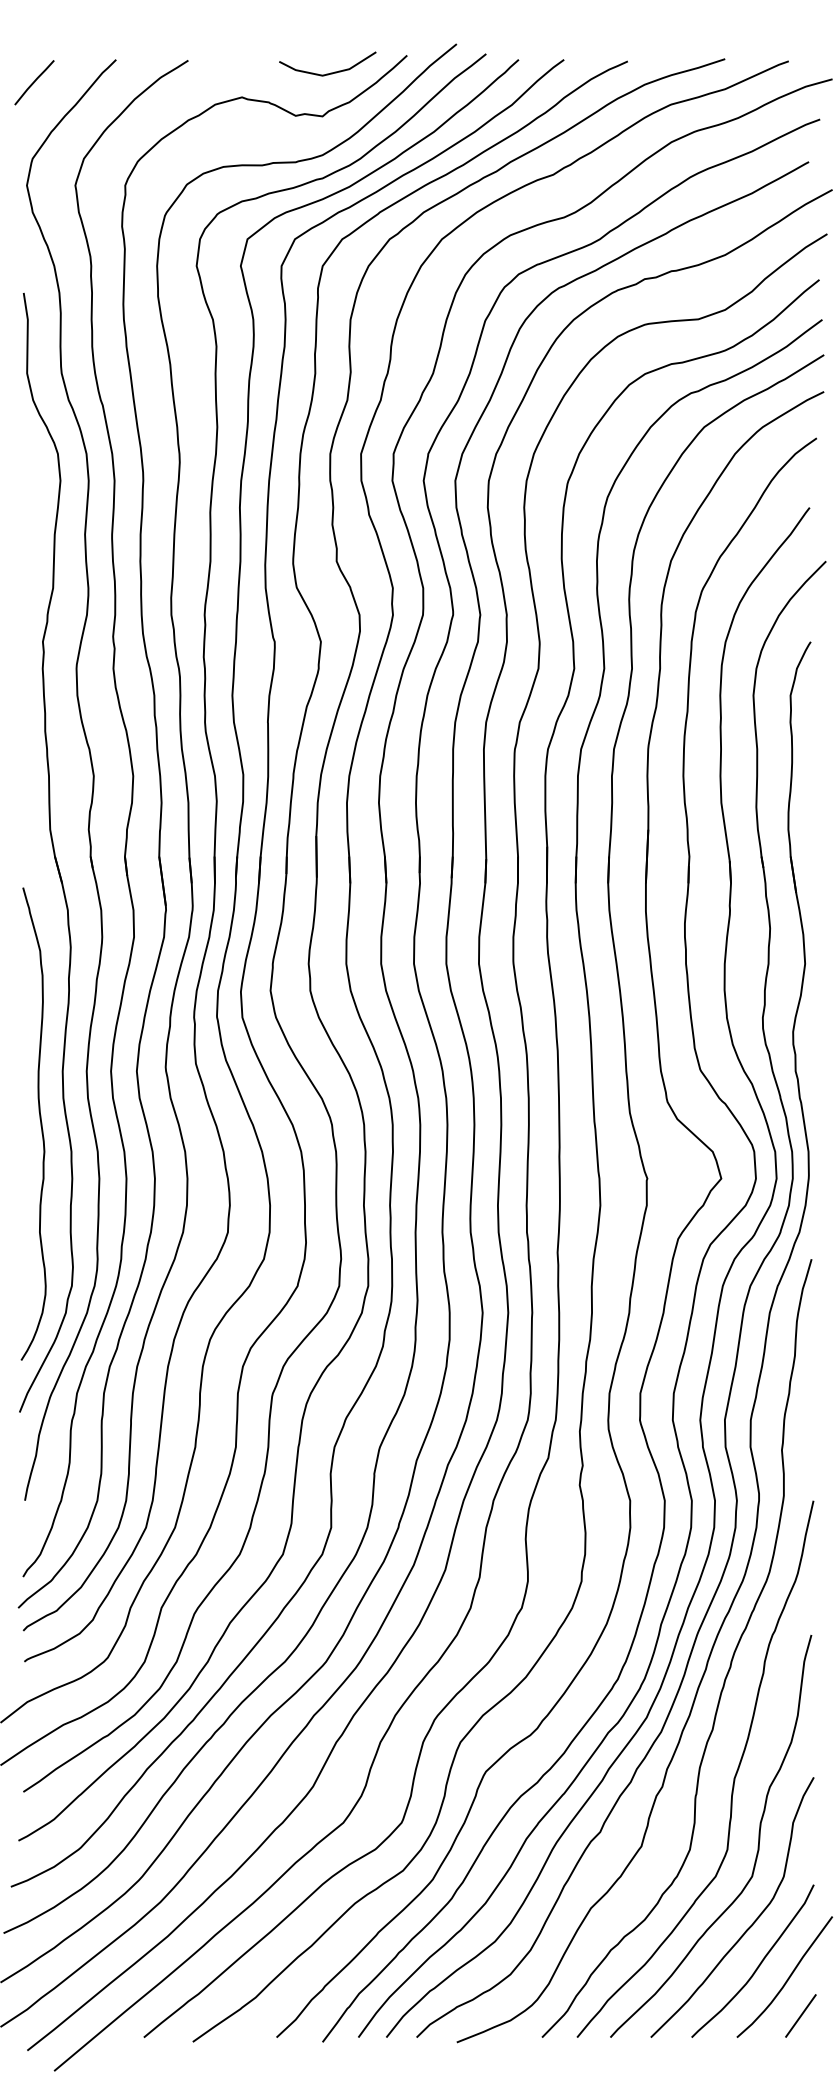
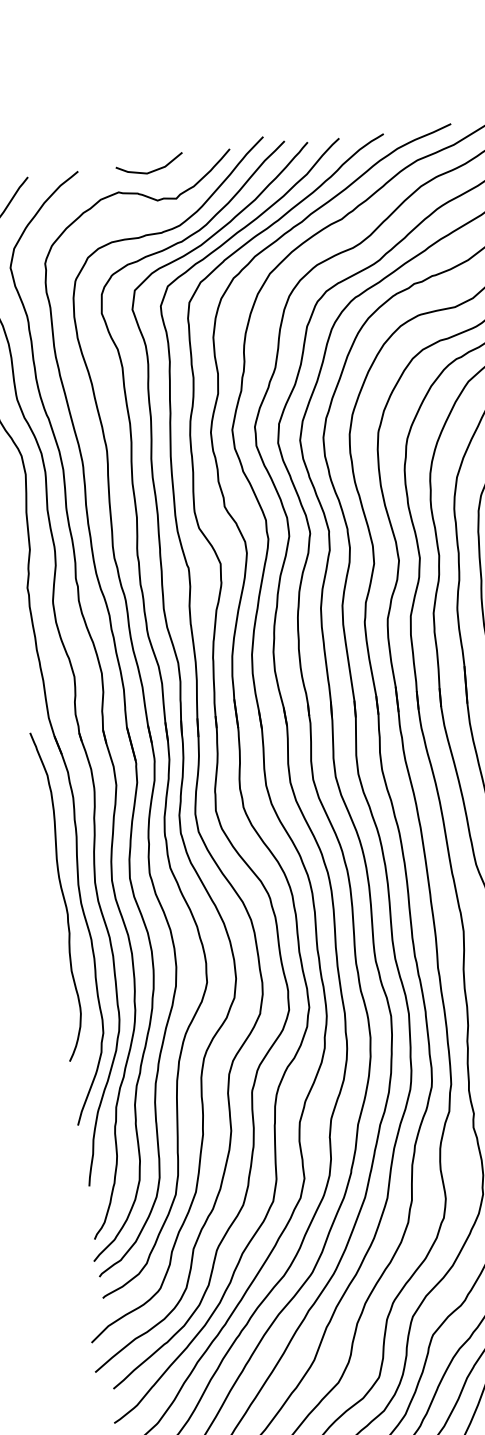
line: (330, 72) -> (152, 170), moved
curve: (40, 1123) -> (62, 895), moved

